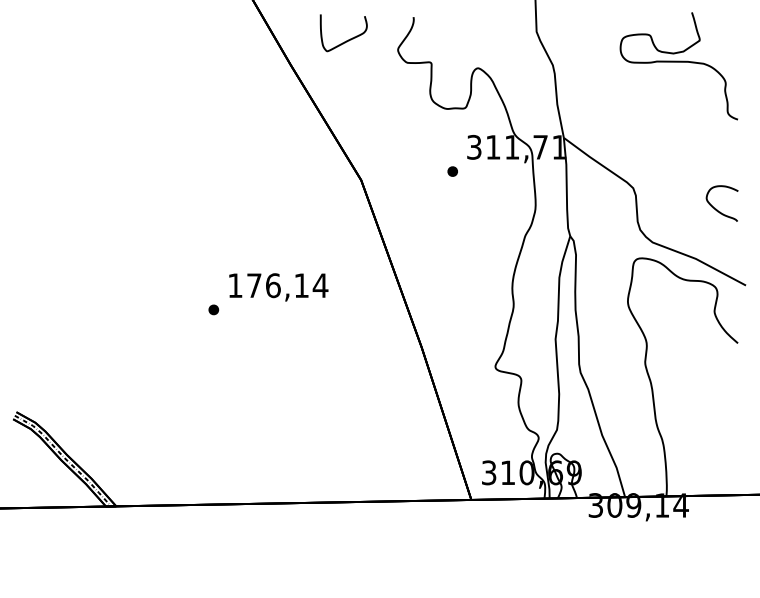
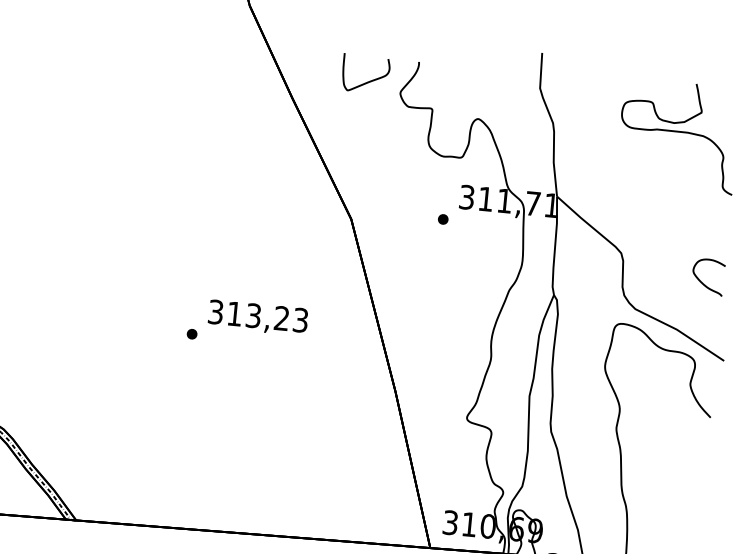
curve: (346, 40) -> (367, 81), moved
text: (278, 285) -> (258, 316), 176,14 -> 313,23

